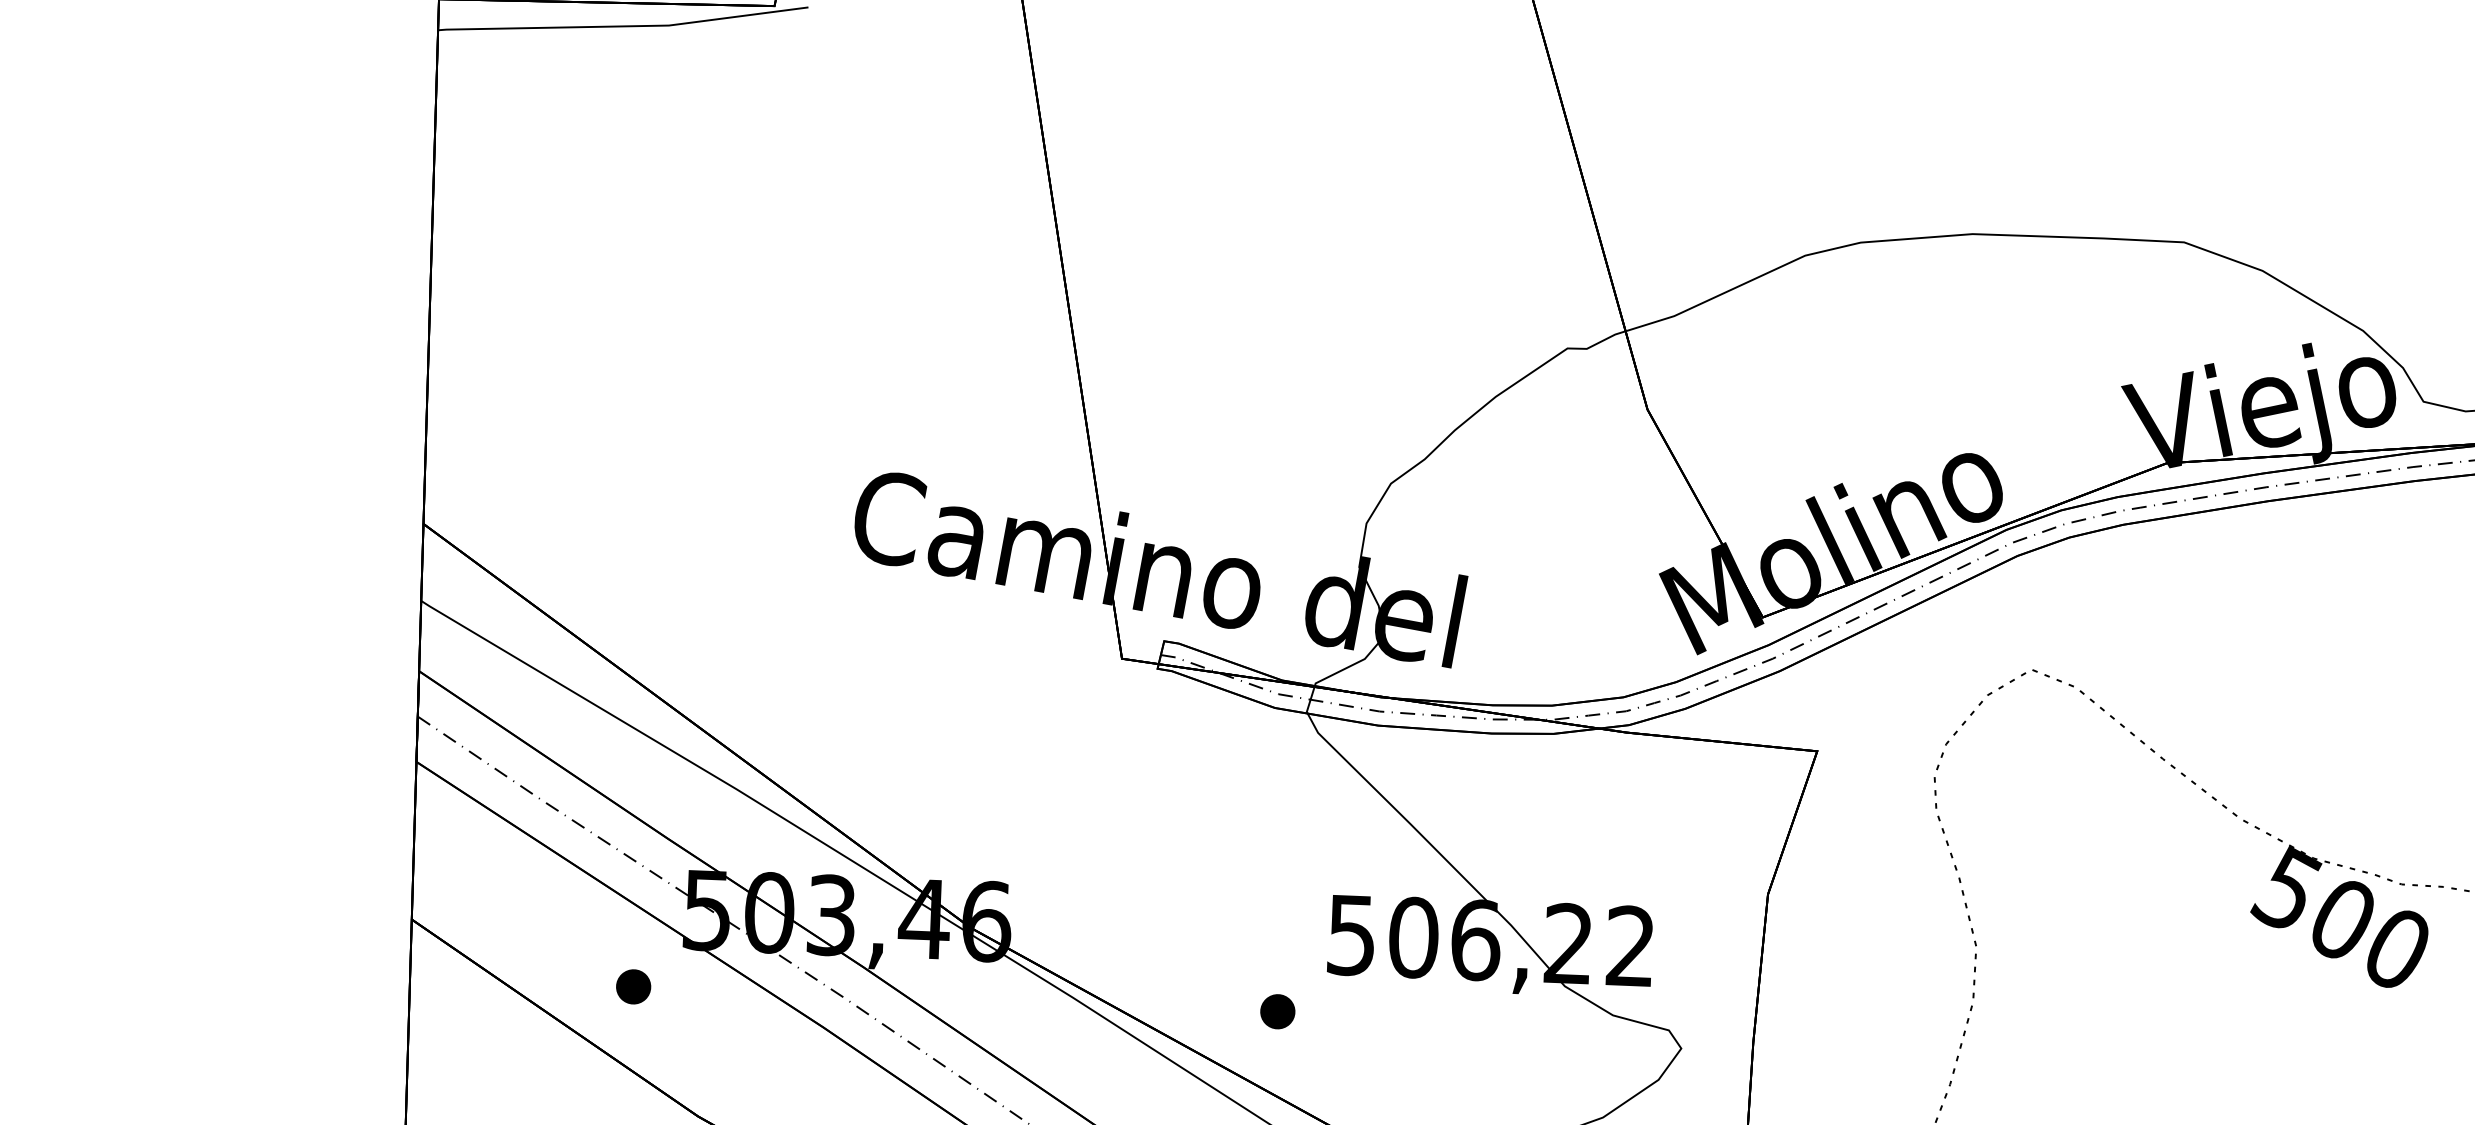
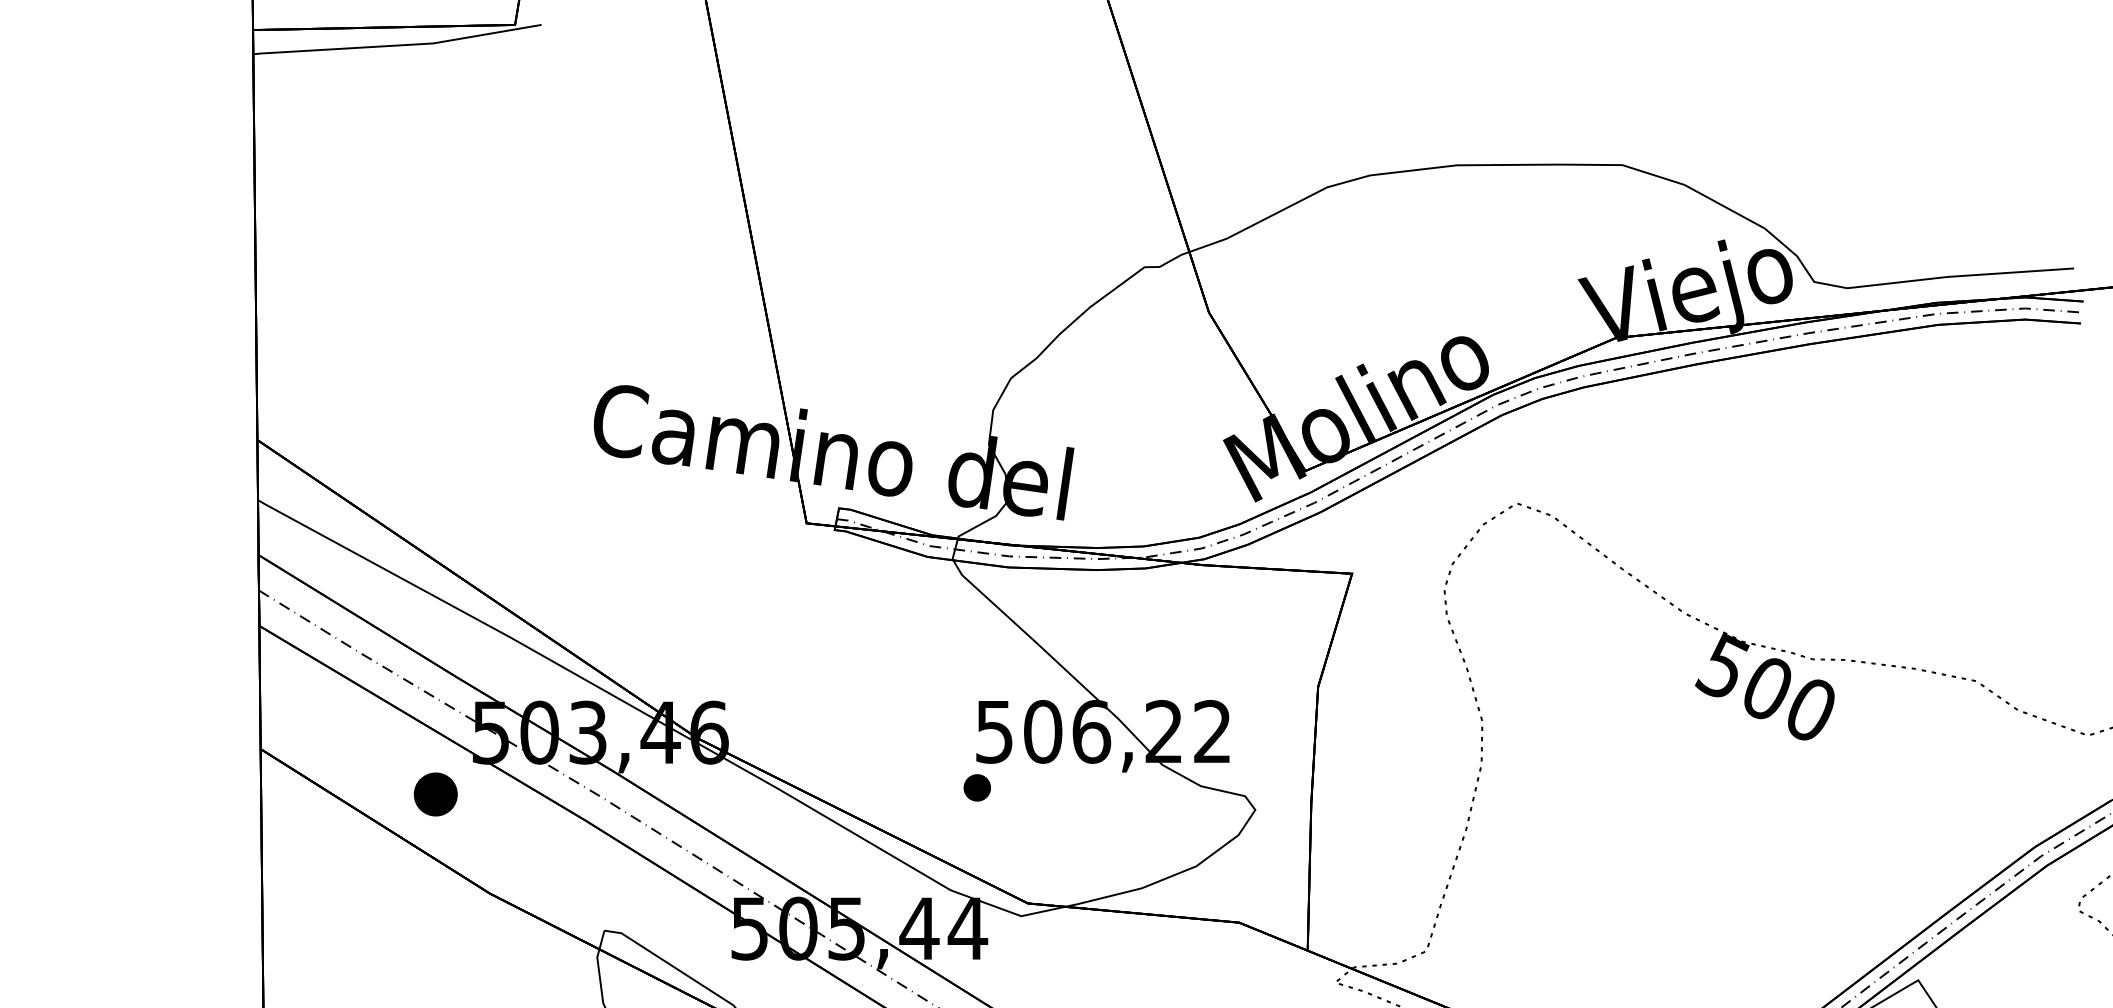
part: (633, 986) -> (435, 794), size x1.6
part: (1276, 1011) -> (976, 787), moved

